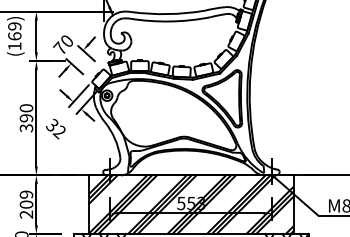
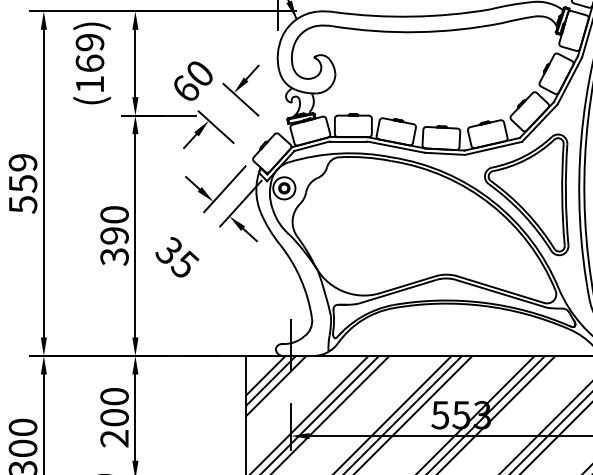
text: (59, 47) -> (184, 86), 70 -> 60
text: (59, 132) -> (184, 265), 32 -> 35
text: (26, 194) -> (114, 396), 209 -> 200

